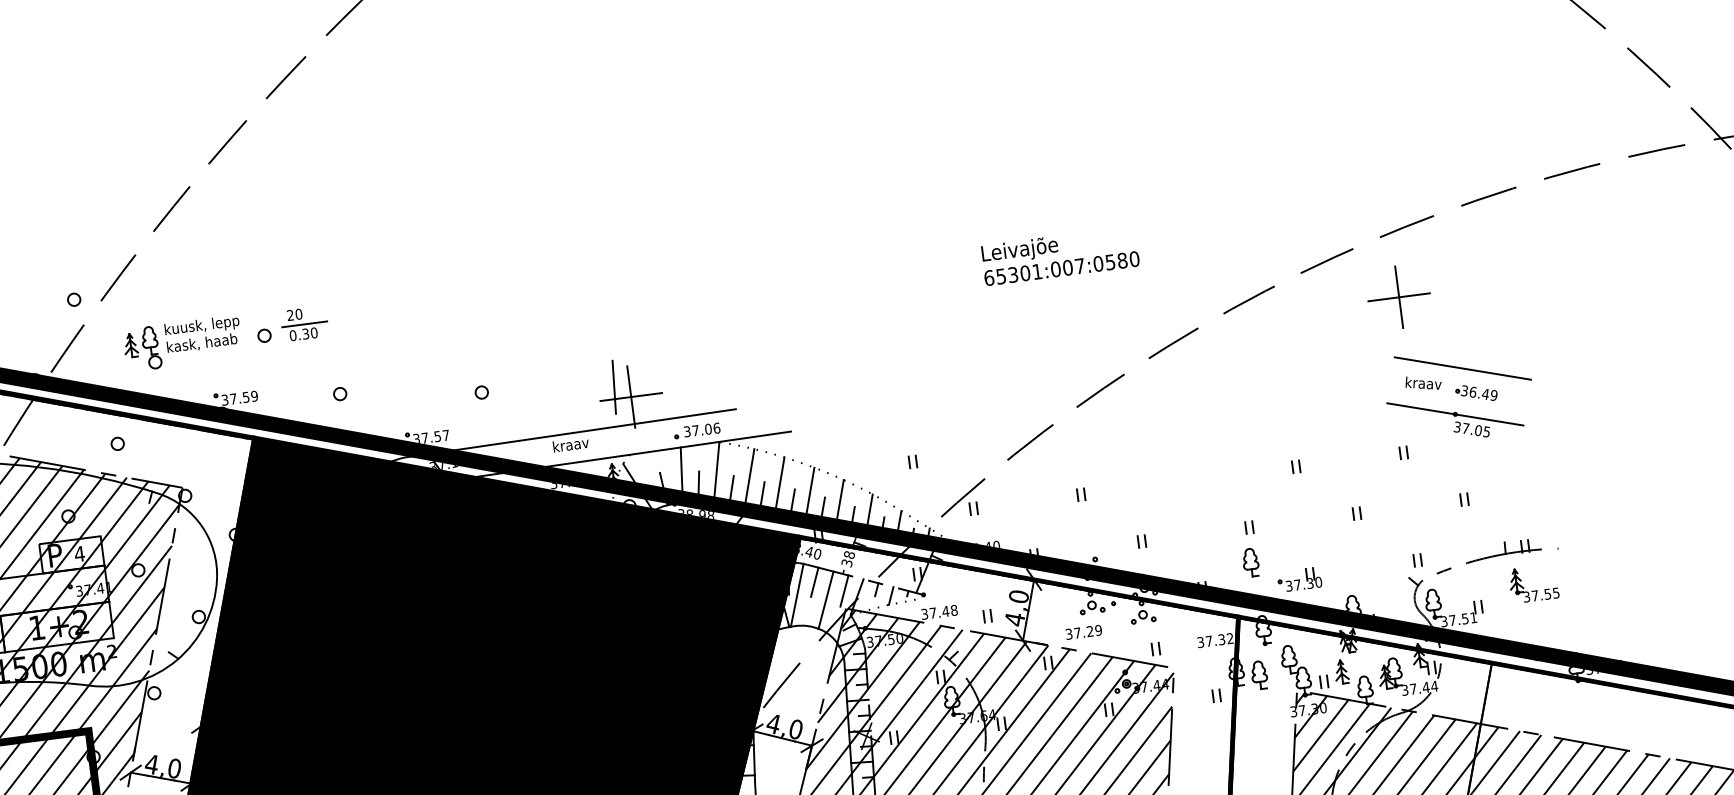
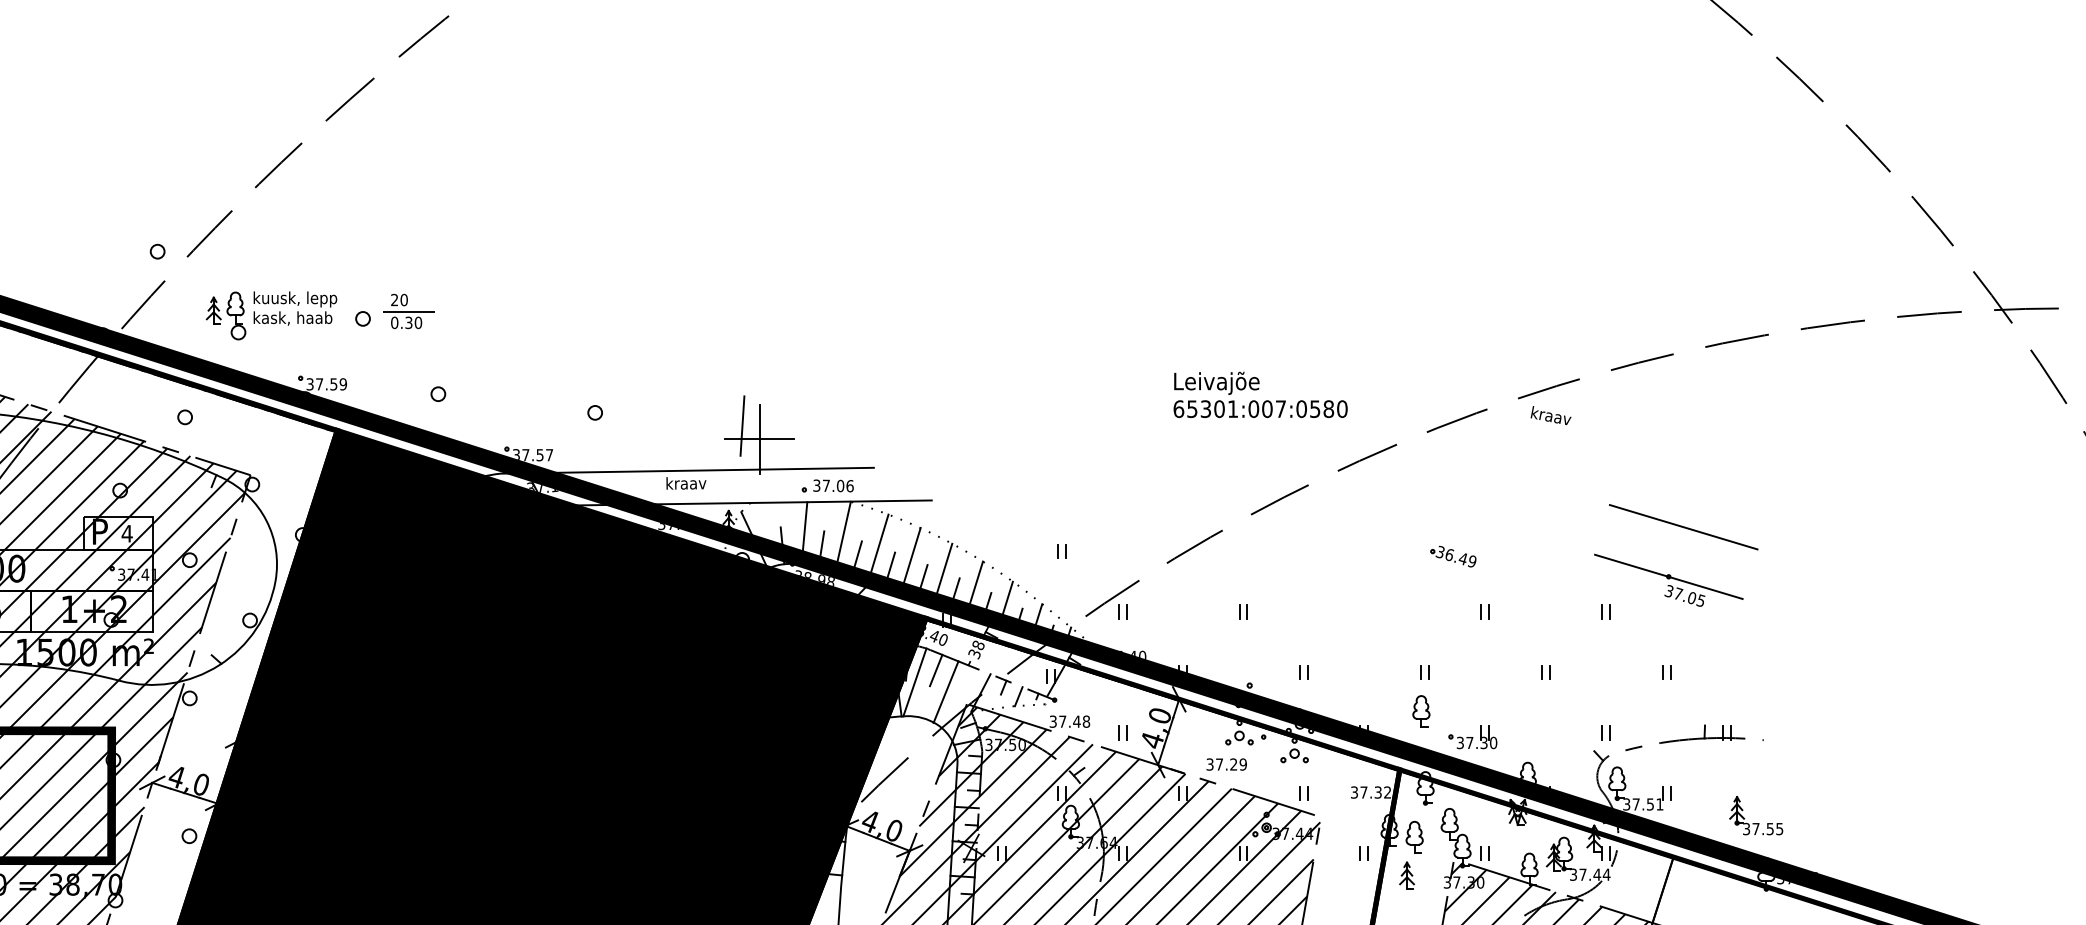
text: (1060, 255) -> (1260, 394), moved
part: (1399, 297) -> (1623, 439), removed
text: (1422, 383) -> (1550, 415), moved
part: (1476, 393) -> (1453, 556), moved
part: (1534, 590) -> (1756, 823), moved
line: (844, 591) -> (967, 684), removed
part: (1341, 672) -> (1406, 875), moved

